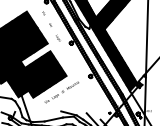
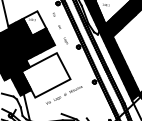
hatch: (25, 23) -> (34, 22), removed
hatch: (41, 74) -> (45, 75), removed

